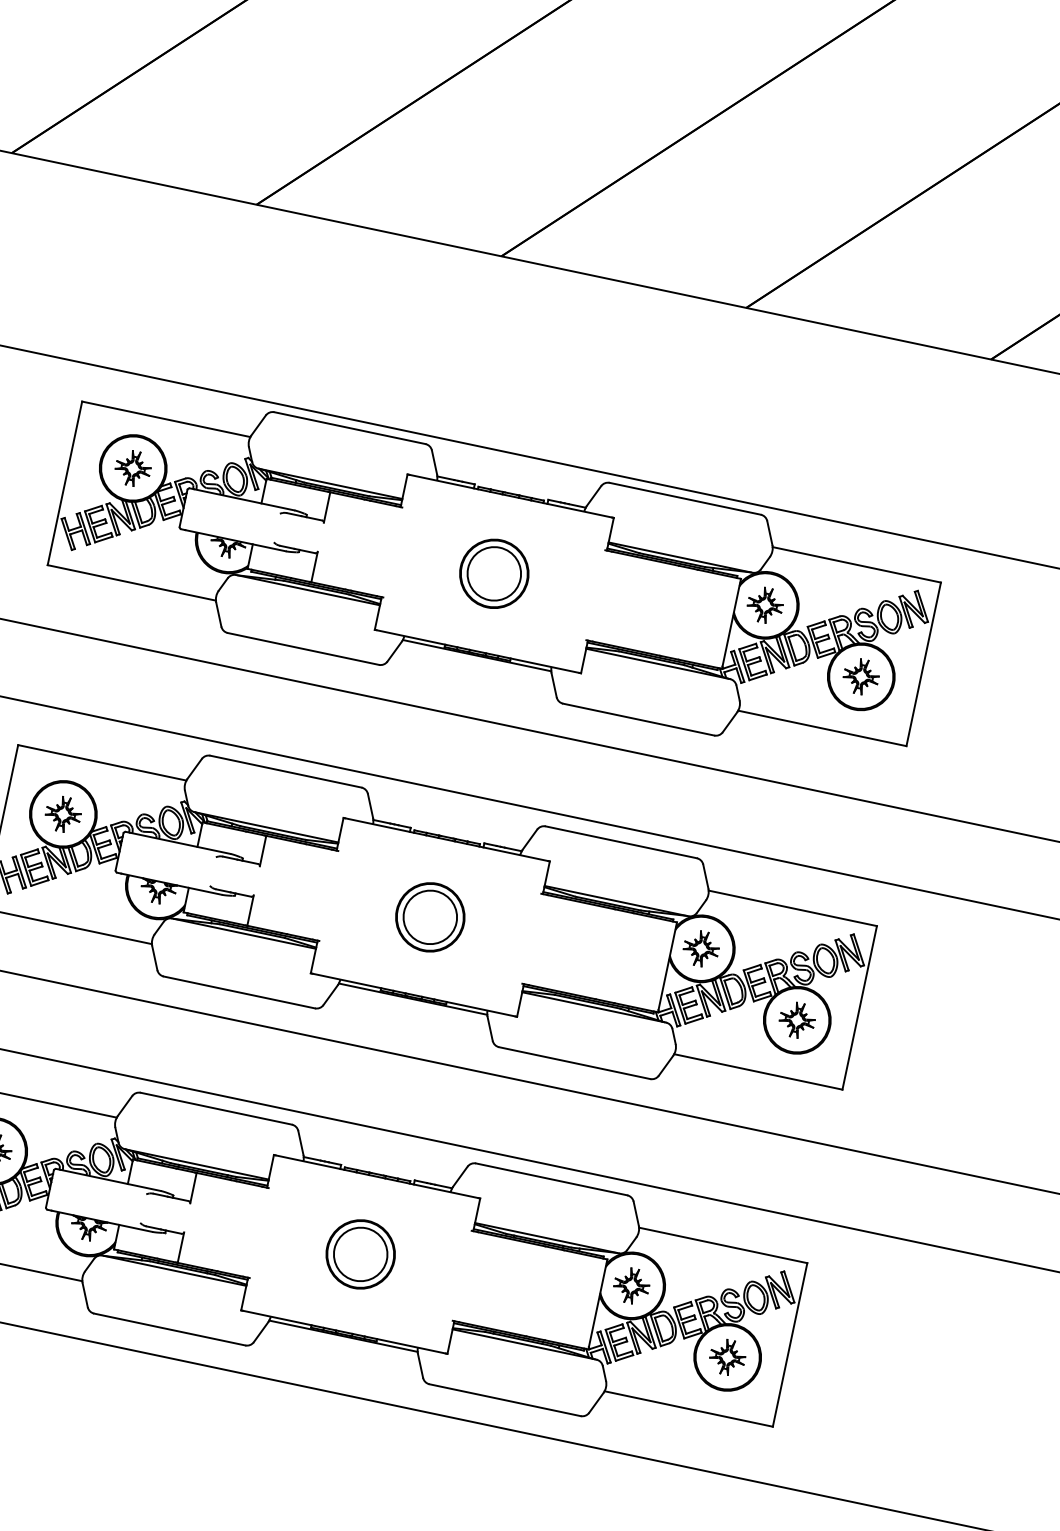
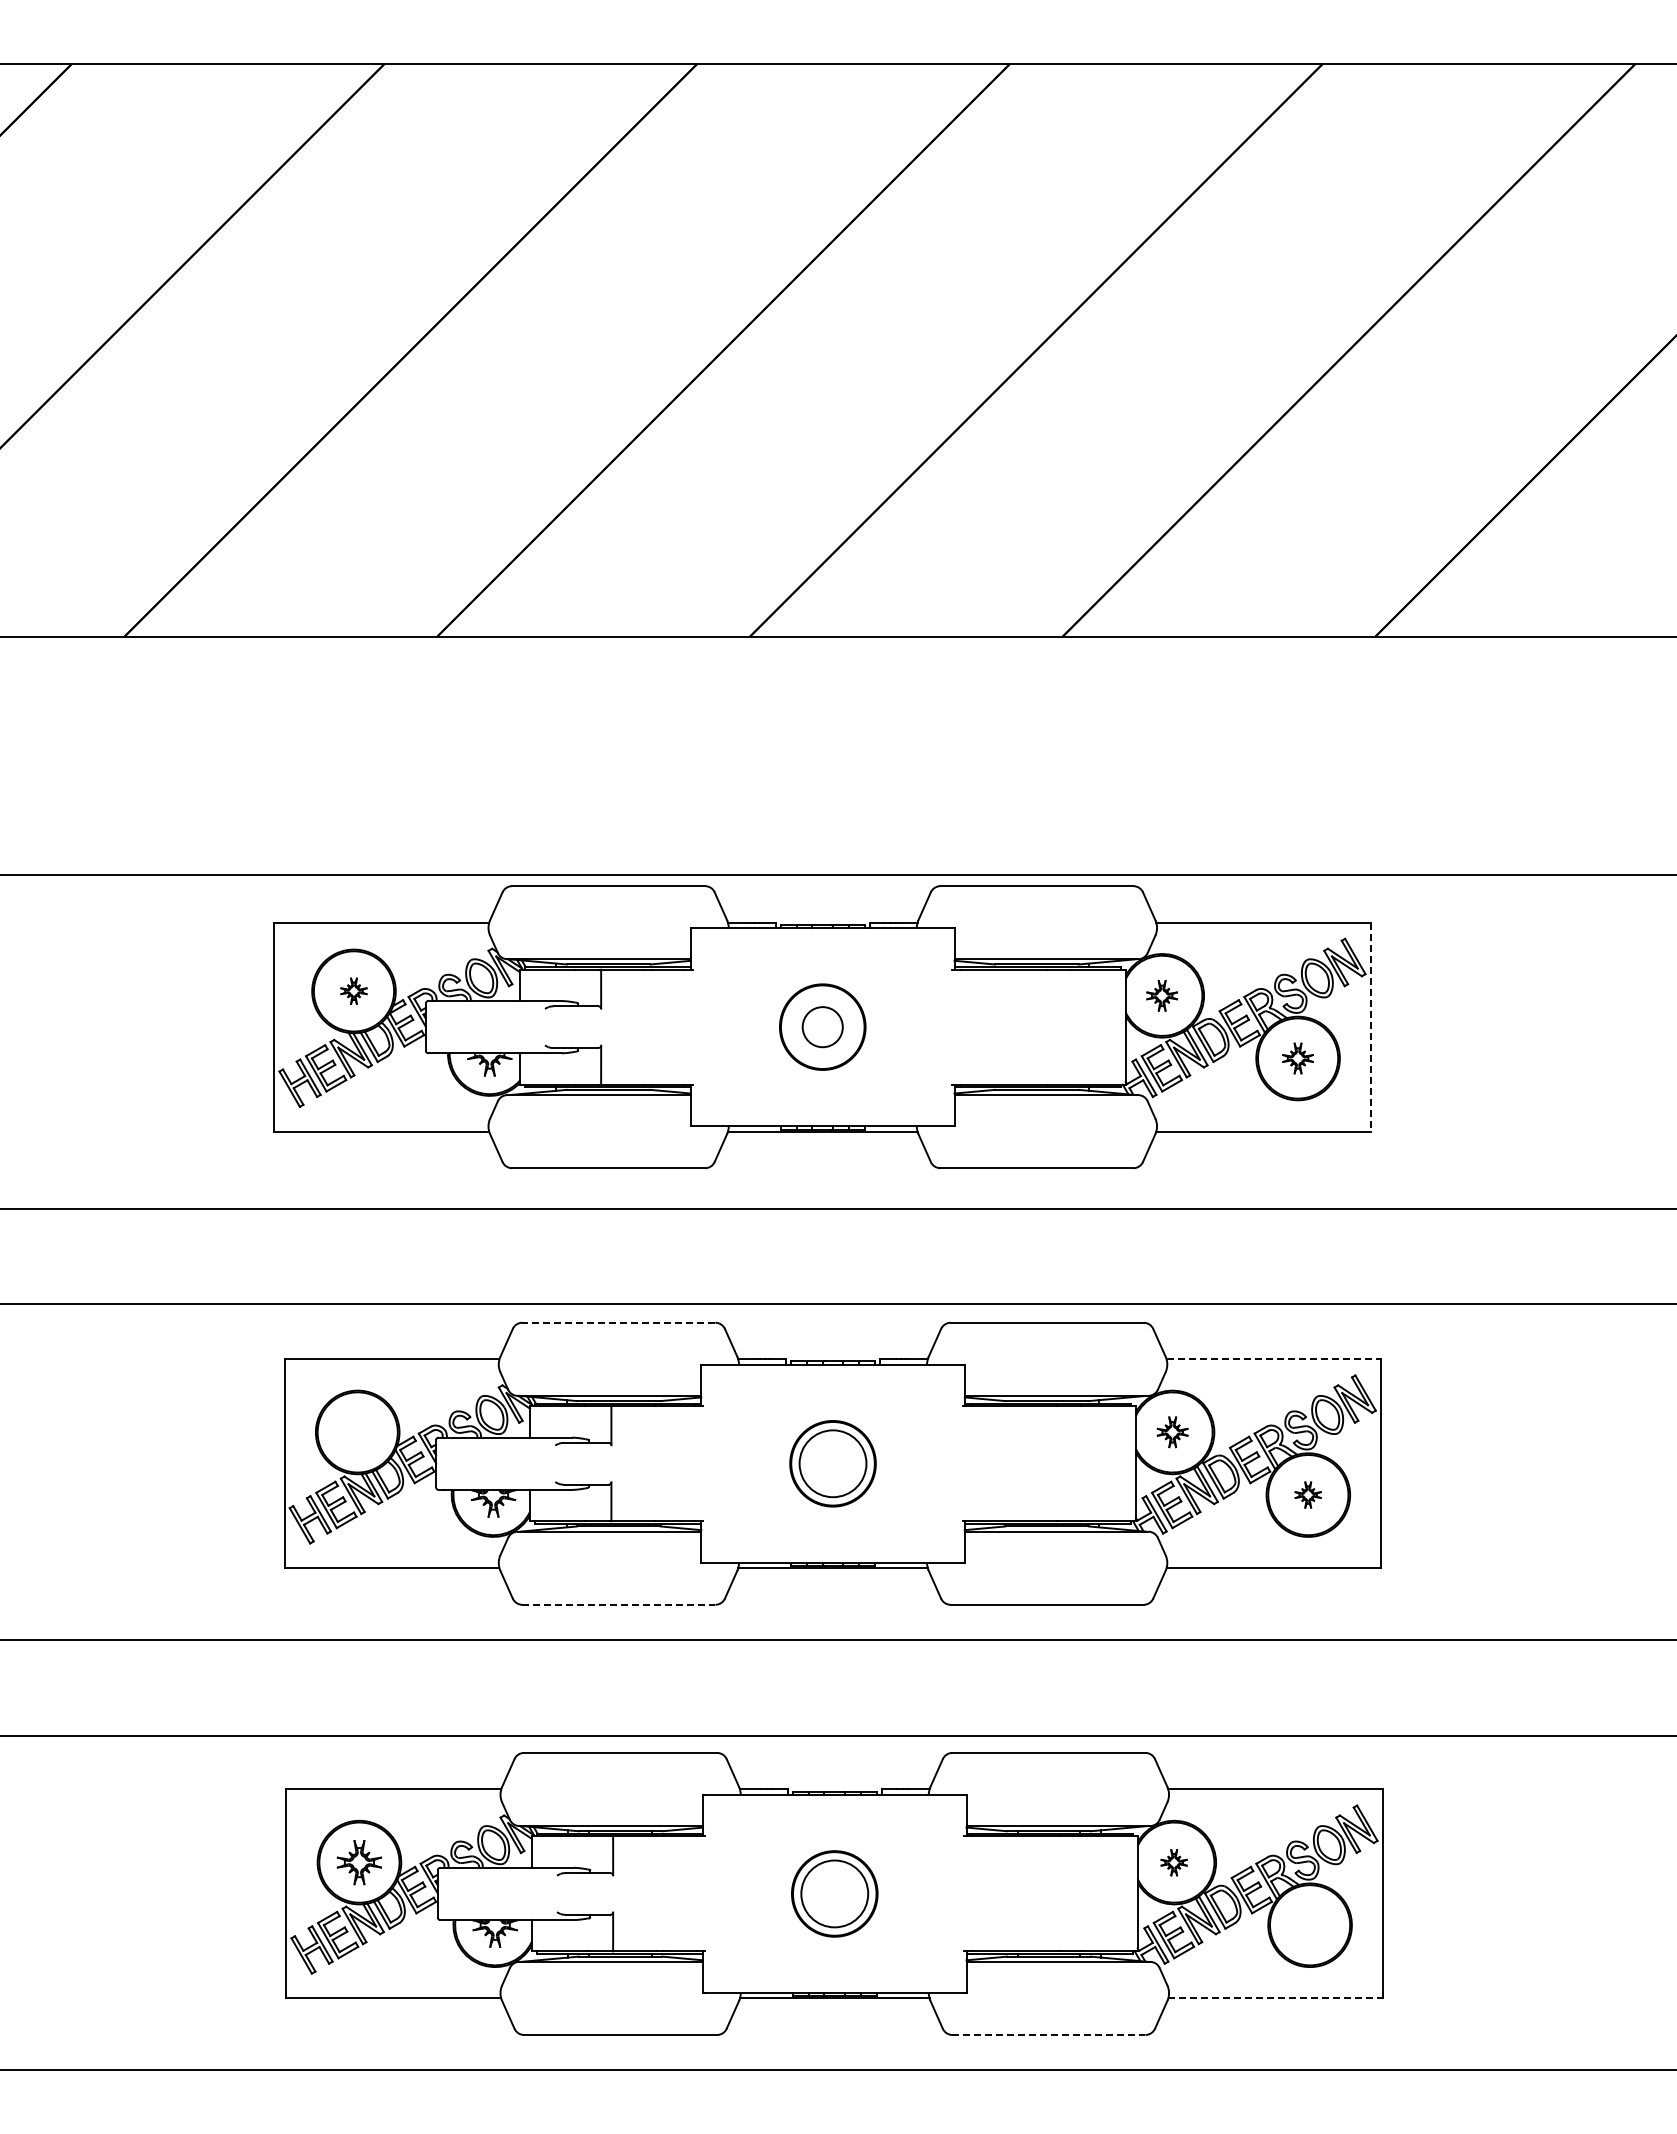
part: (132, 467) -> (353, 990), size x0.6
circle: (494, 573) -> (822, 1026), size x0.6
part: (764, 604) -> (1161, 995), size x0.7
line: (923, 664) -> (1371, 1027), solid -> dashed
part: (860, 676) -> (1297, 1058), size x0.7
line: (285, 771) -> (618, 1322), solid -> dashed
part: (63, 813) -> (357, 1431), removed
line: (793, 908) -> (1274, 1359), solid -> dashed
part: (701, 948) -> (1172, 1431), size x0.7
line: (239, 992) -> (618, 1604), solid -> dashed
part: (796, 1019) -> (1307, 1494), size x0.6
part: (631, 1285) -> (1173, 1862), size x0.6
part: (727, 1356) -> (1309, 1924), removed
line: (504, 1399) -> (1048, 2034), solid -> dashed
line: (689, 1409) -> (1276, 1998), solid -> dashed

